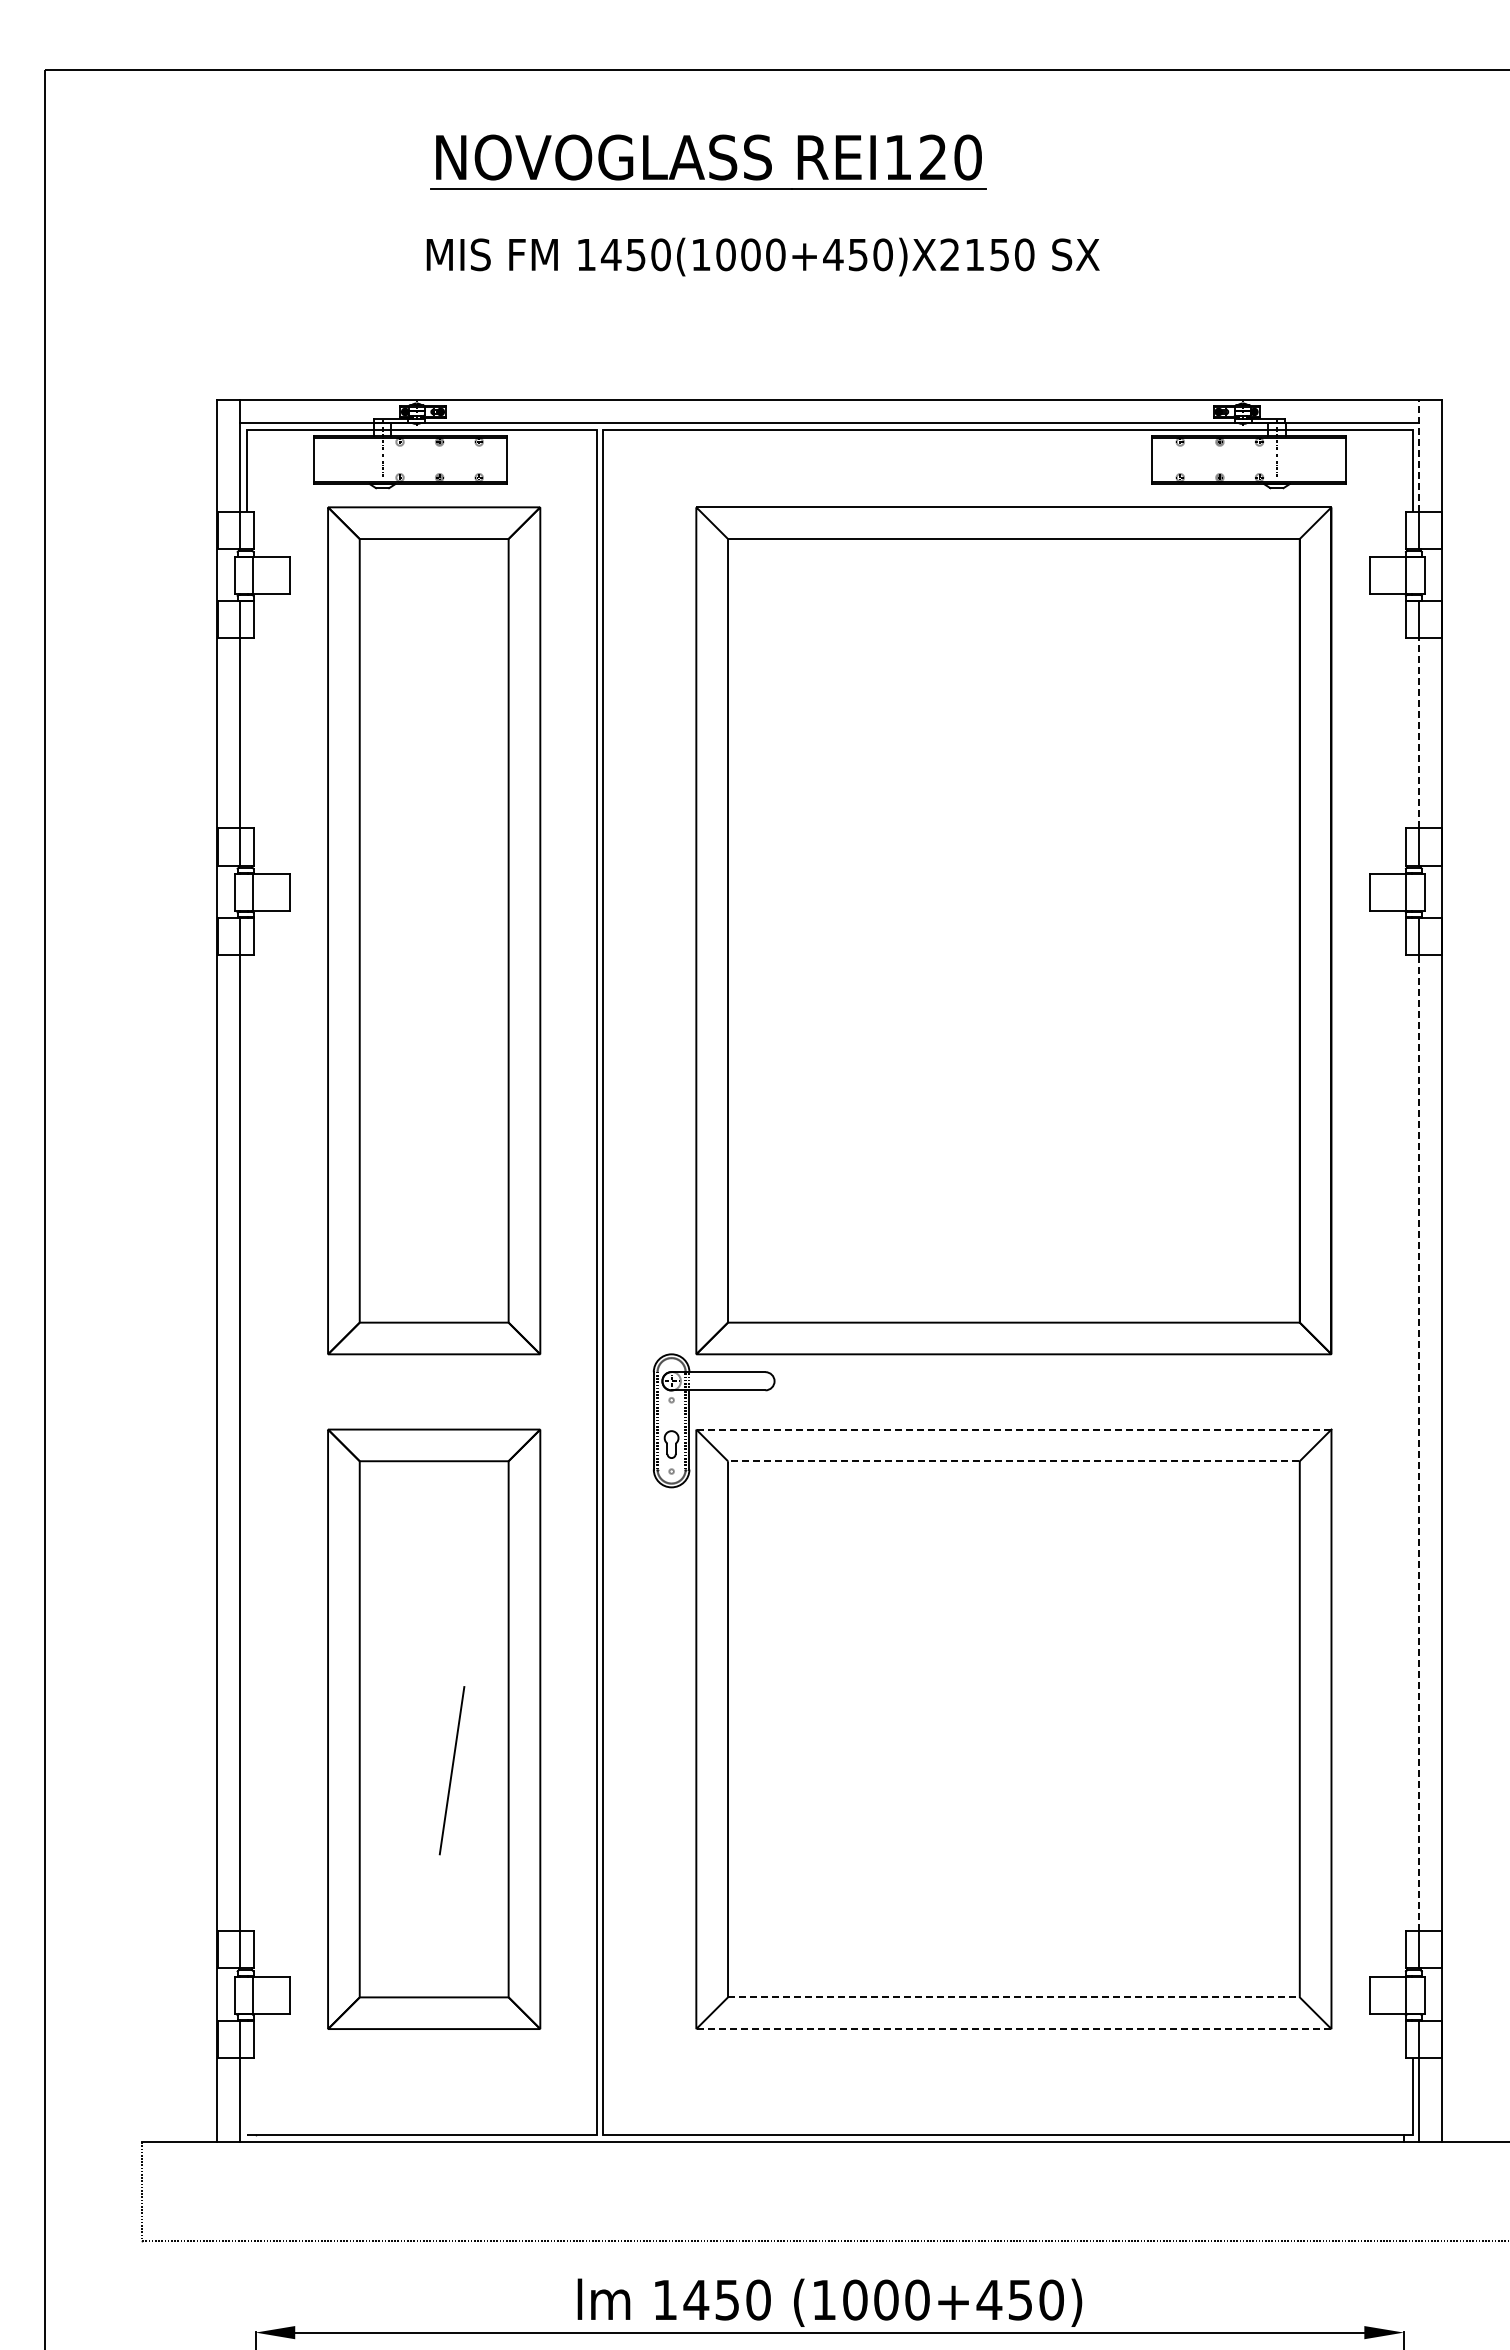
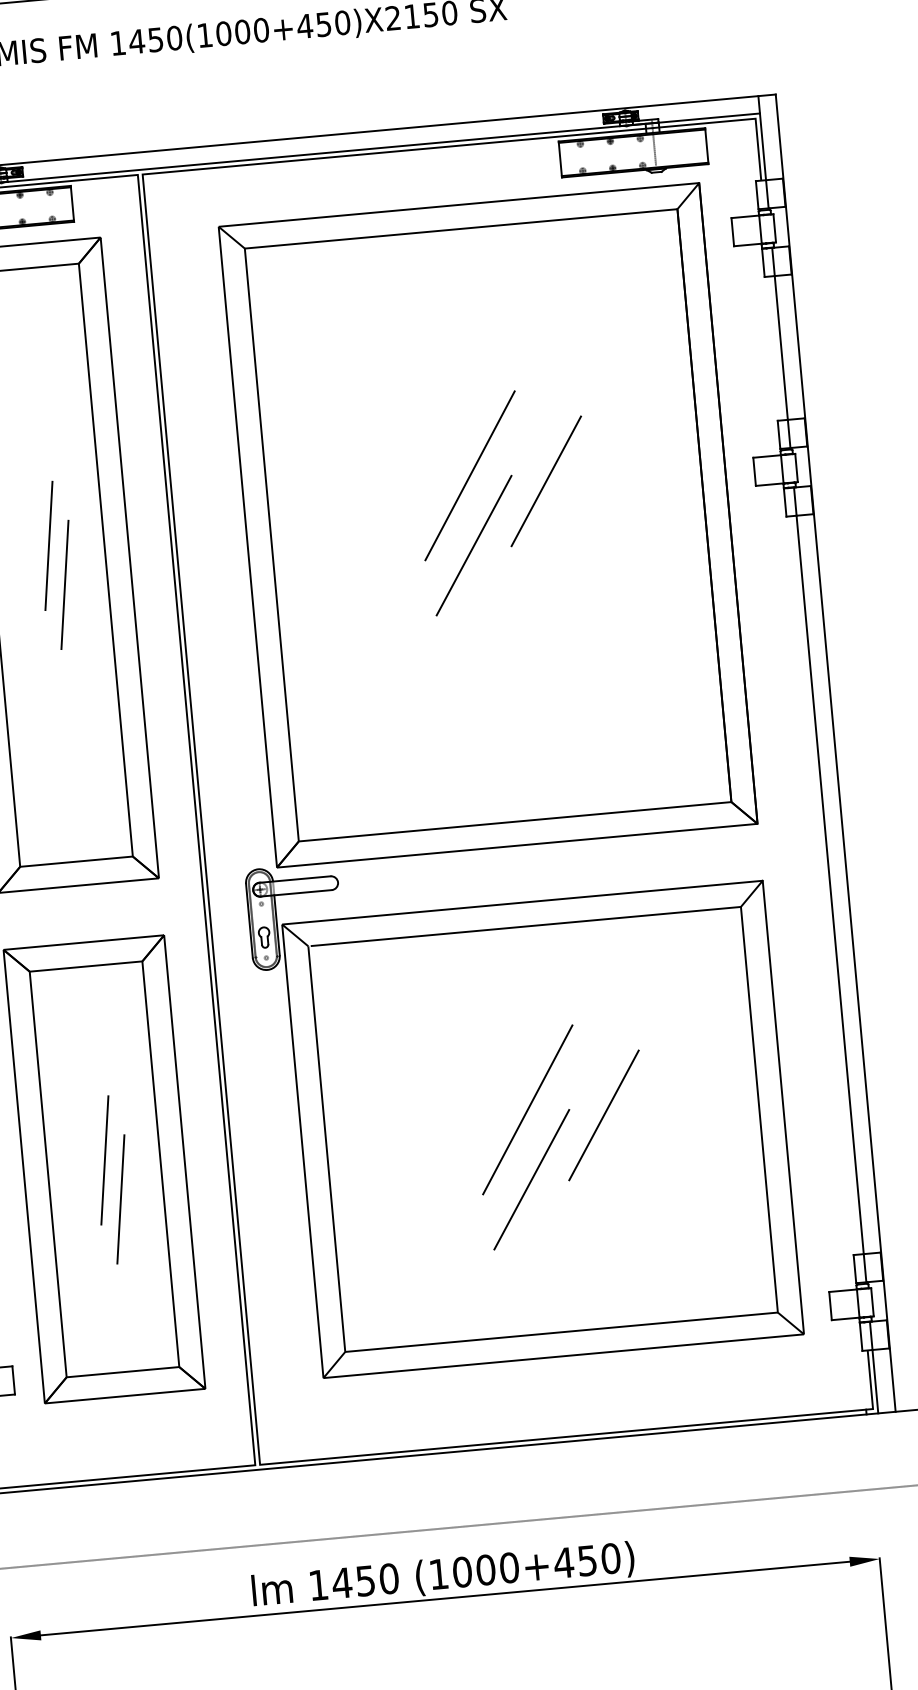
line: (1419, 456) -> (762, 138), dashed -> solid
line: (1419, 732) -> (781, 347), dashed -> solid
line: (995, 863) -> (469, 475), added
line: (1095, 879) -> (546, 480), added
line: (435, 905) -> (48, 545), added
line: (992, 955) -> (473, 545), added
line: (451, 958) -> (64, 584), added
line: (1013, 1429) -> (522, 902), dashed -> solid
line: (1419, 1443) -> (830, 885), dashed -> solid
line: (1015, 1461) -> (525, 926), dashed -> solid
line: (995, 1701) -> (527, 1109), added
line: (435, 1717) -> (104, 1160), added
line: (1095, 1718) -> (604, 1115), added
line: (992, 1793) -> (531, 1179), added
line: (1013, 1997) -> (561, 1332), dashed -> solid
line: (1013, 2029) -> (563, 1356), dashed -> solid

